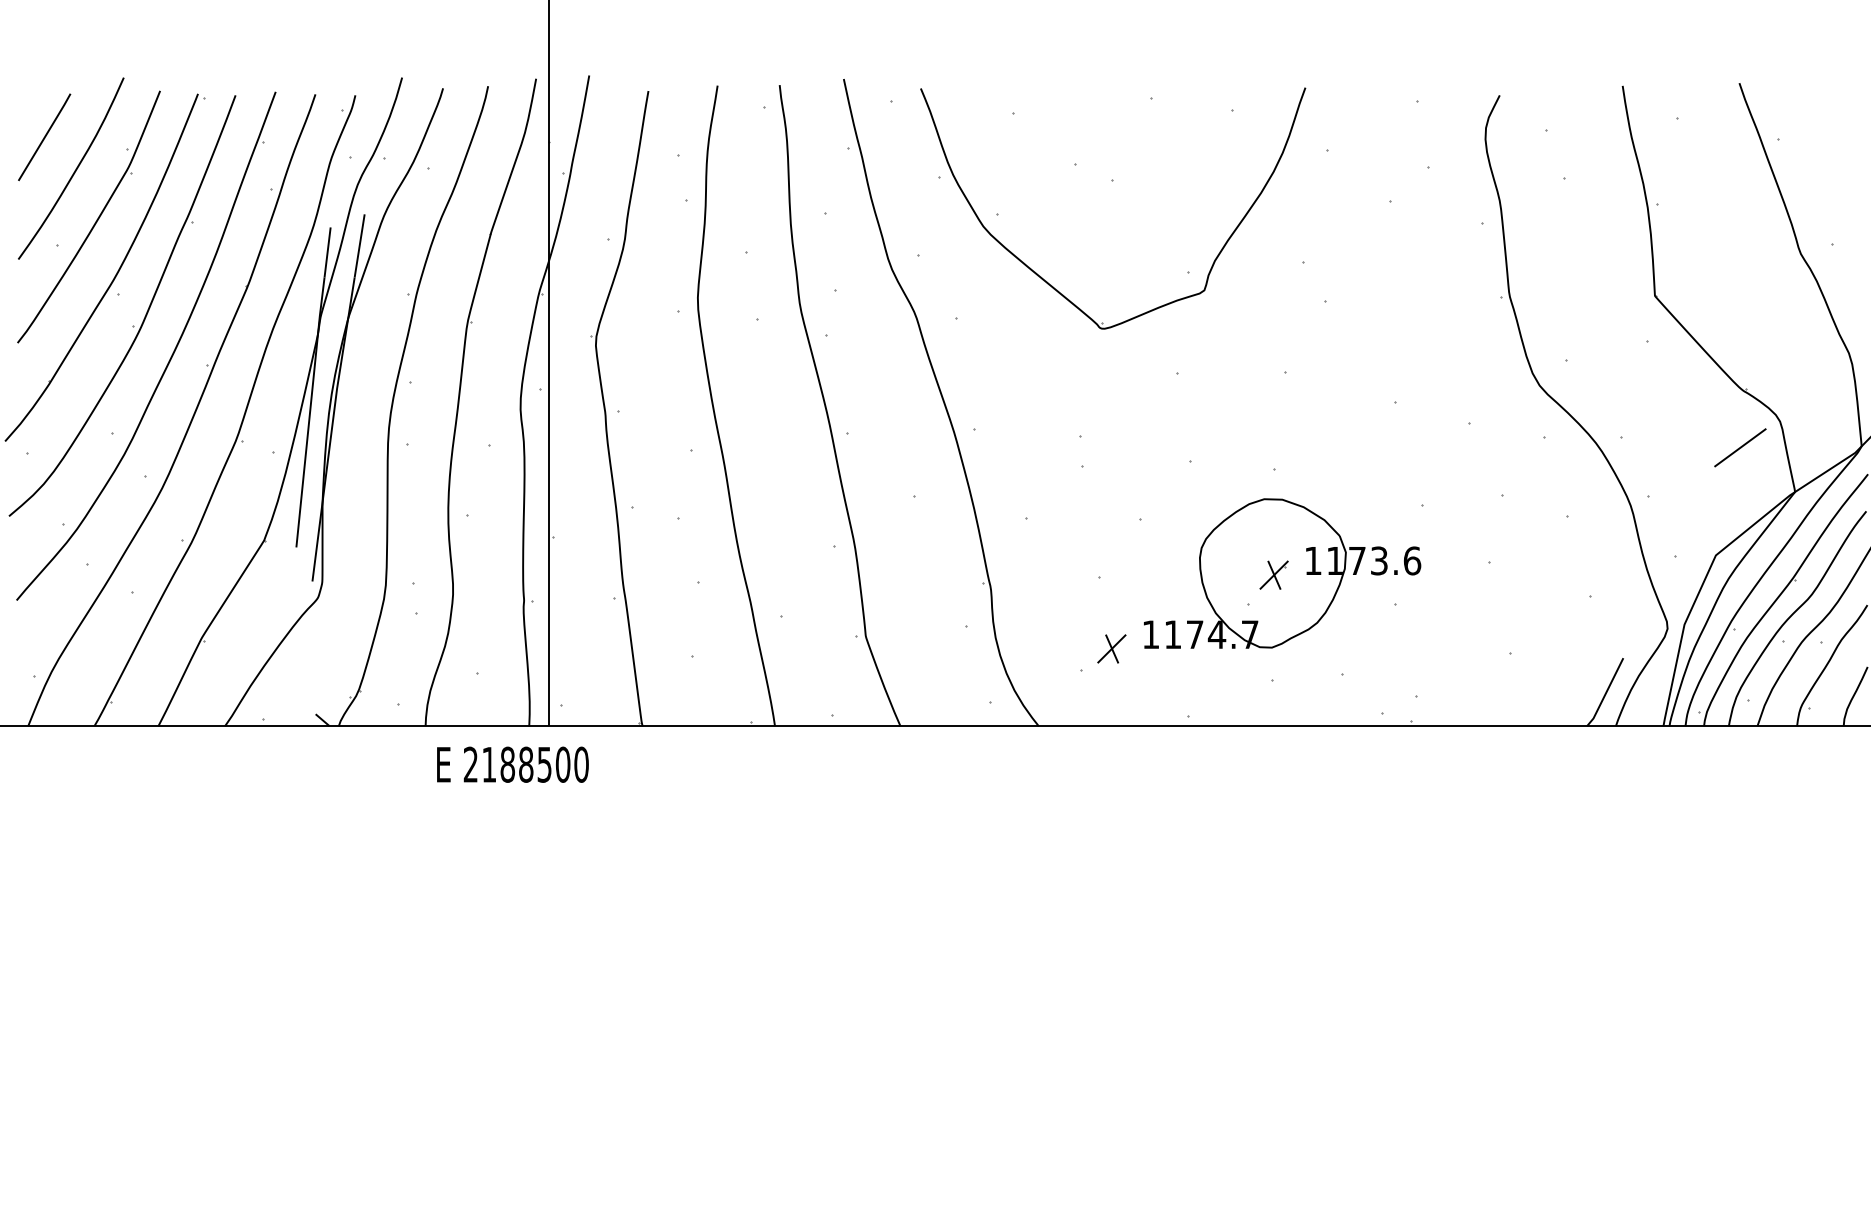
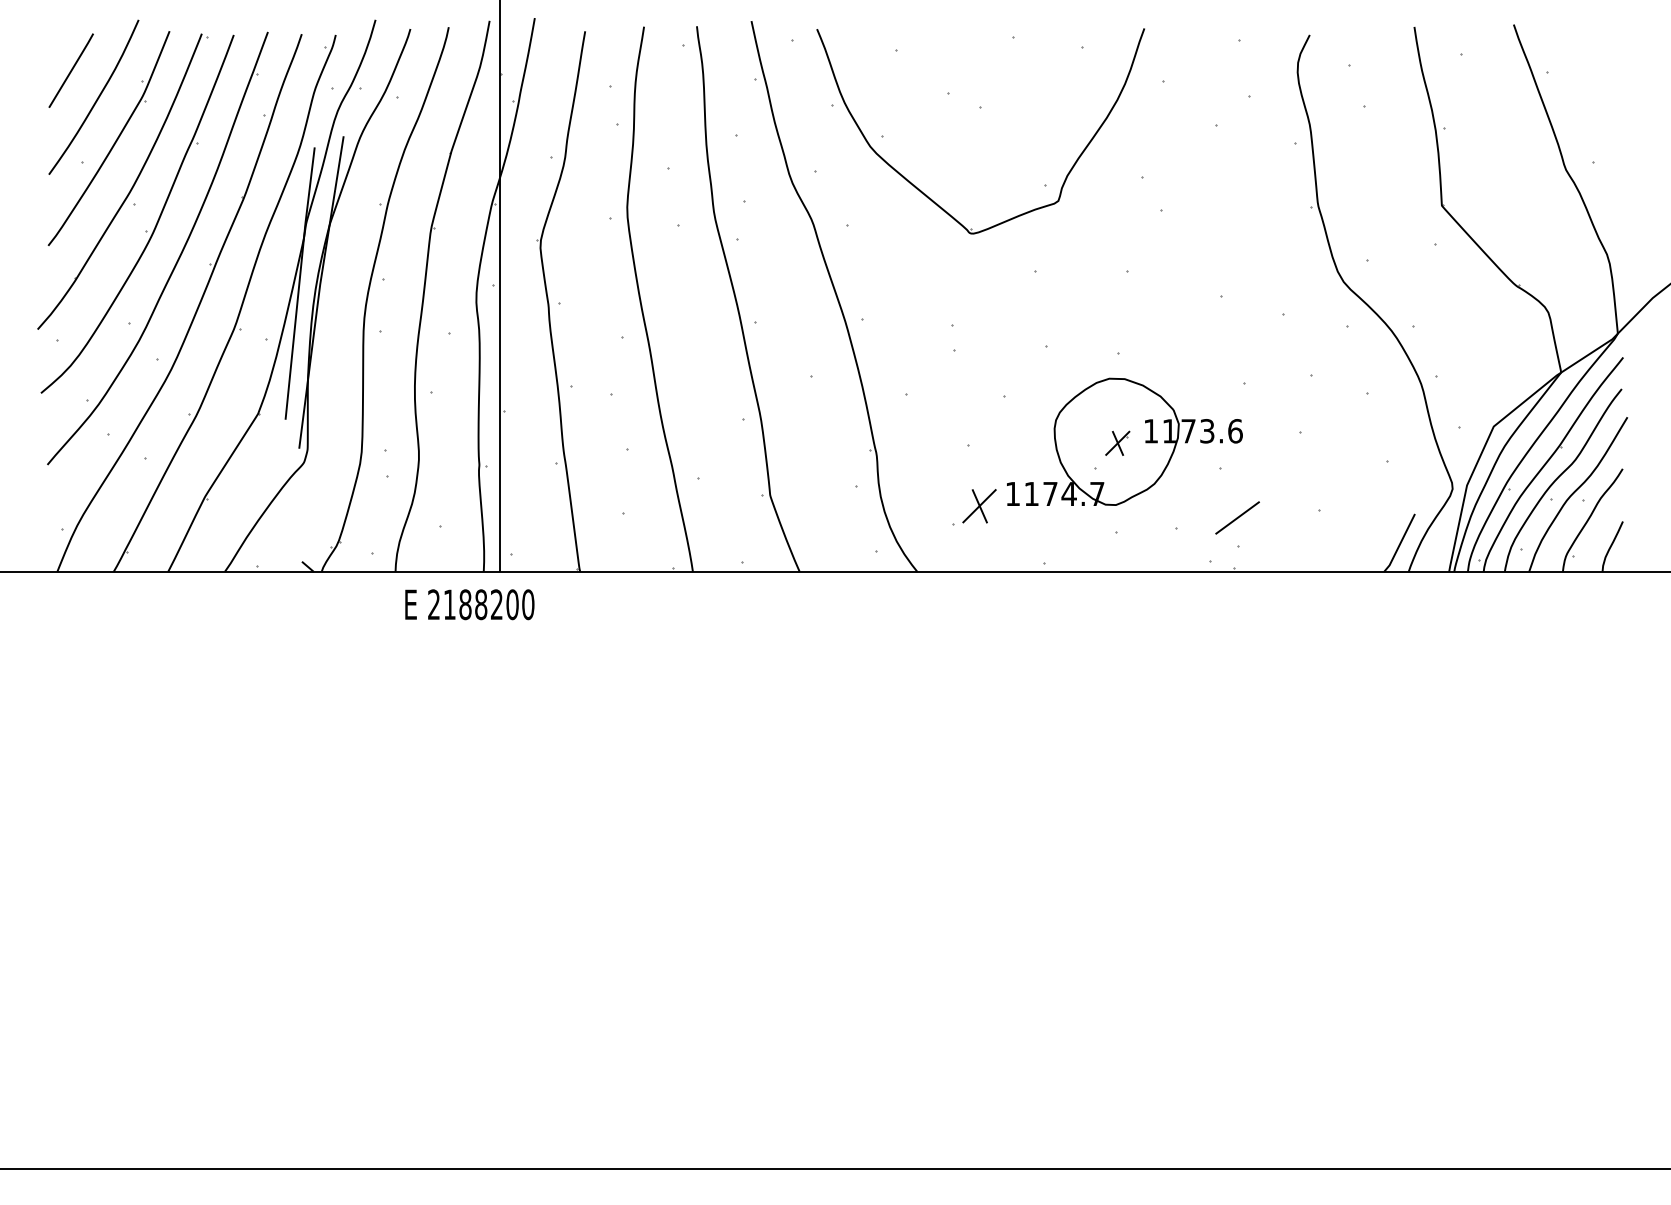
line: (1740, 447) -> (1237, 517), moved
part: (1111, 648) -> (979, 505), size x1.4
text: (544, 764) -> (496, 604), 2188500 -> 2188200

